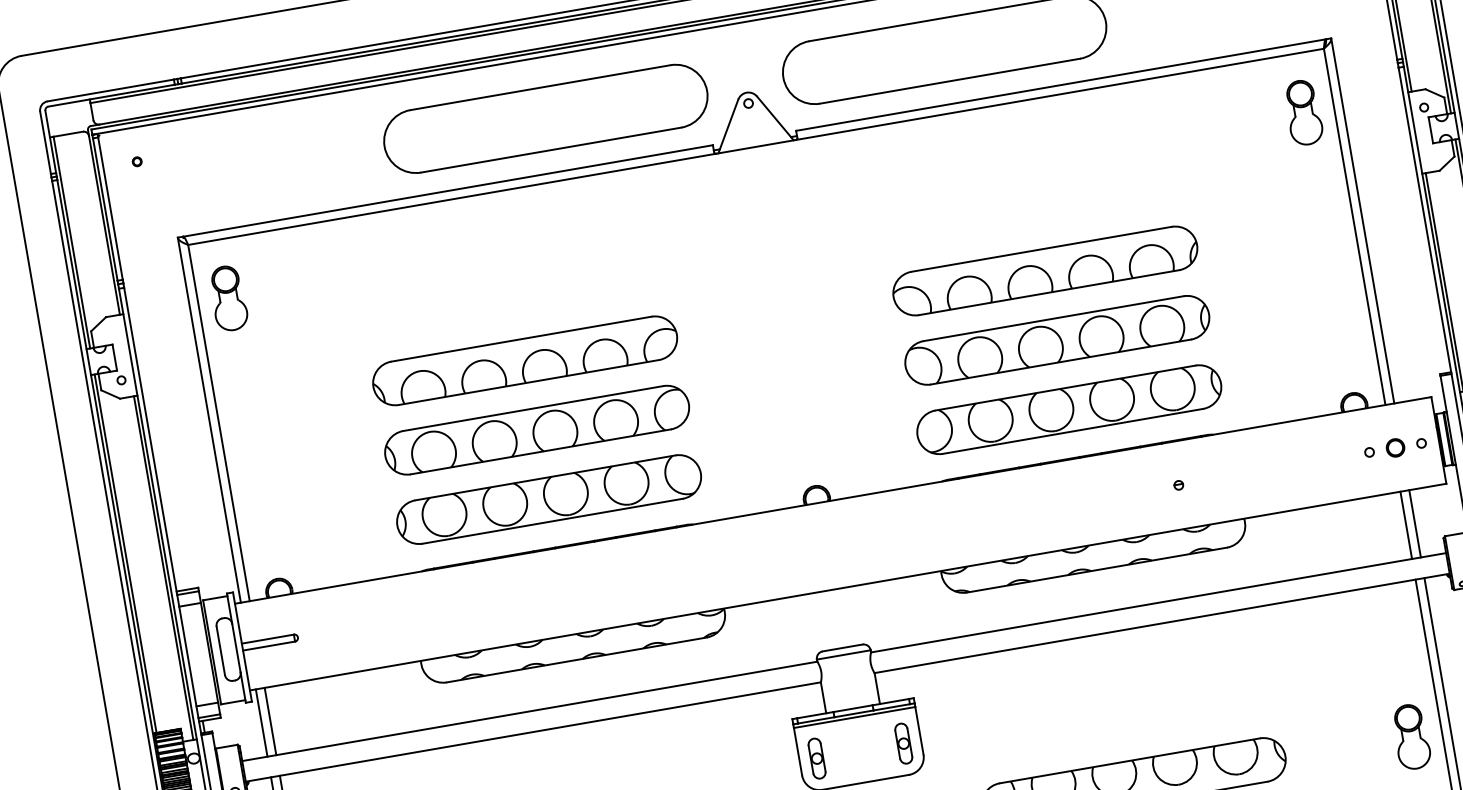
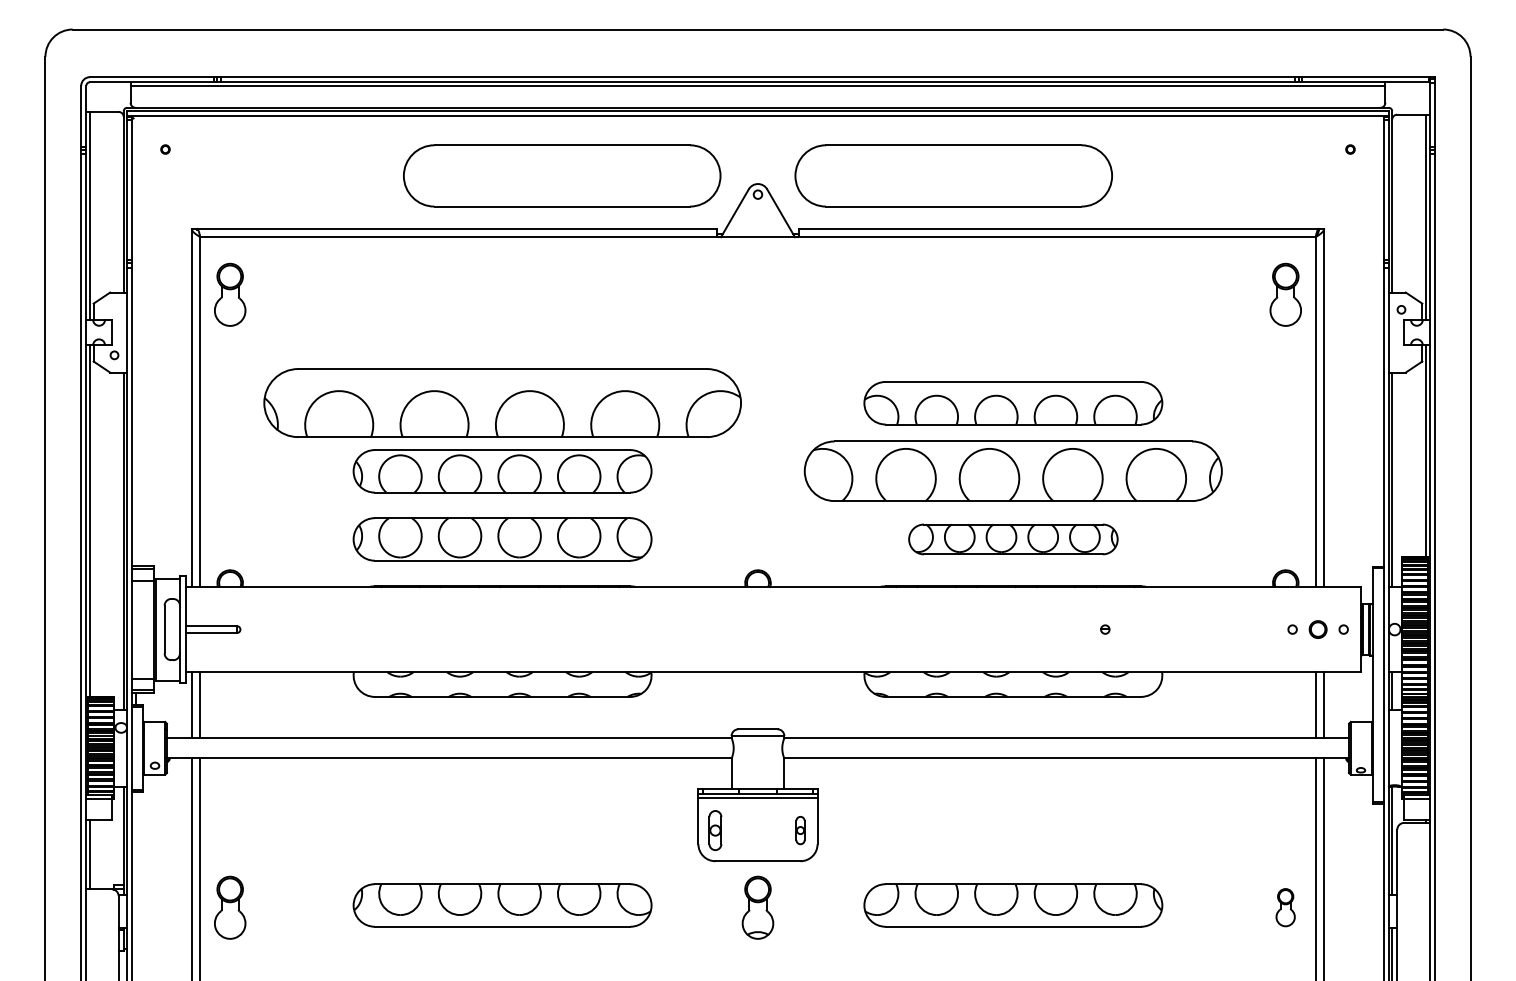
part: (1057, 340) -> (1013, 471), size x1.4
part: (525, 361) -> (502, 403), size x1.6
part: (1069, 409) -> (1013, 539), size x0.7
part: (1411, 736) -> (1285, 907), size x0.6
part: (903, 743) -> (800, 830), size x0.7

